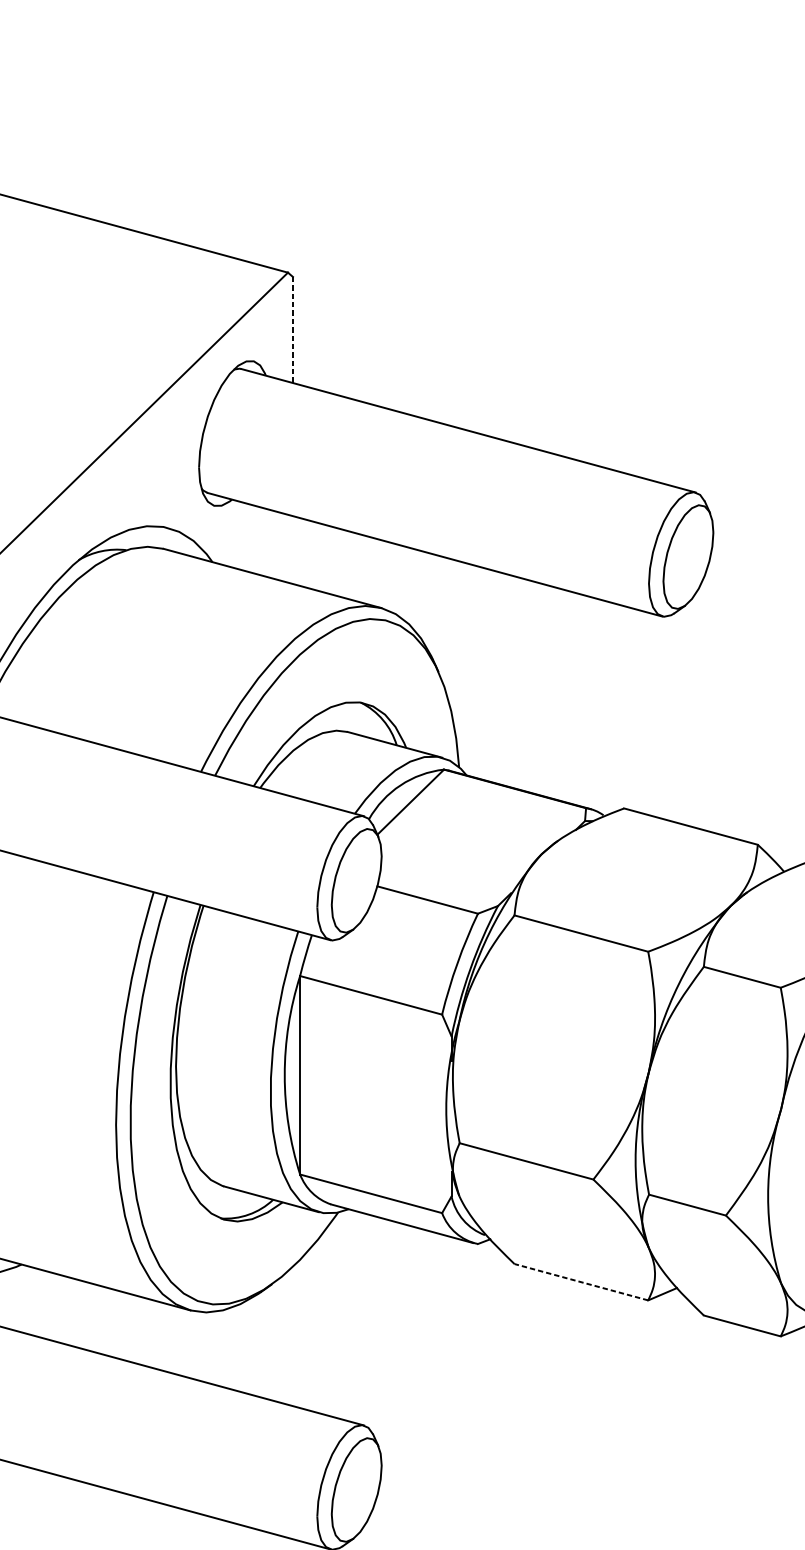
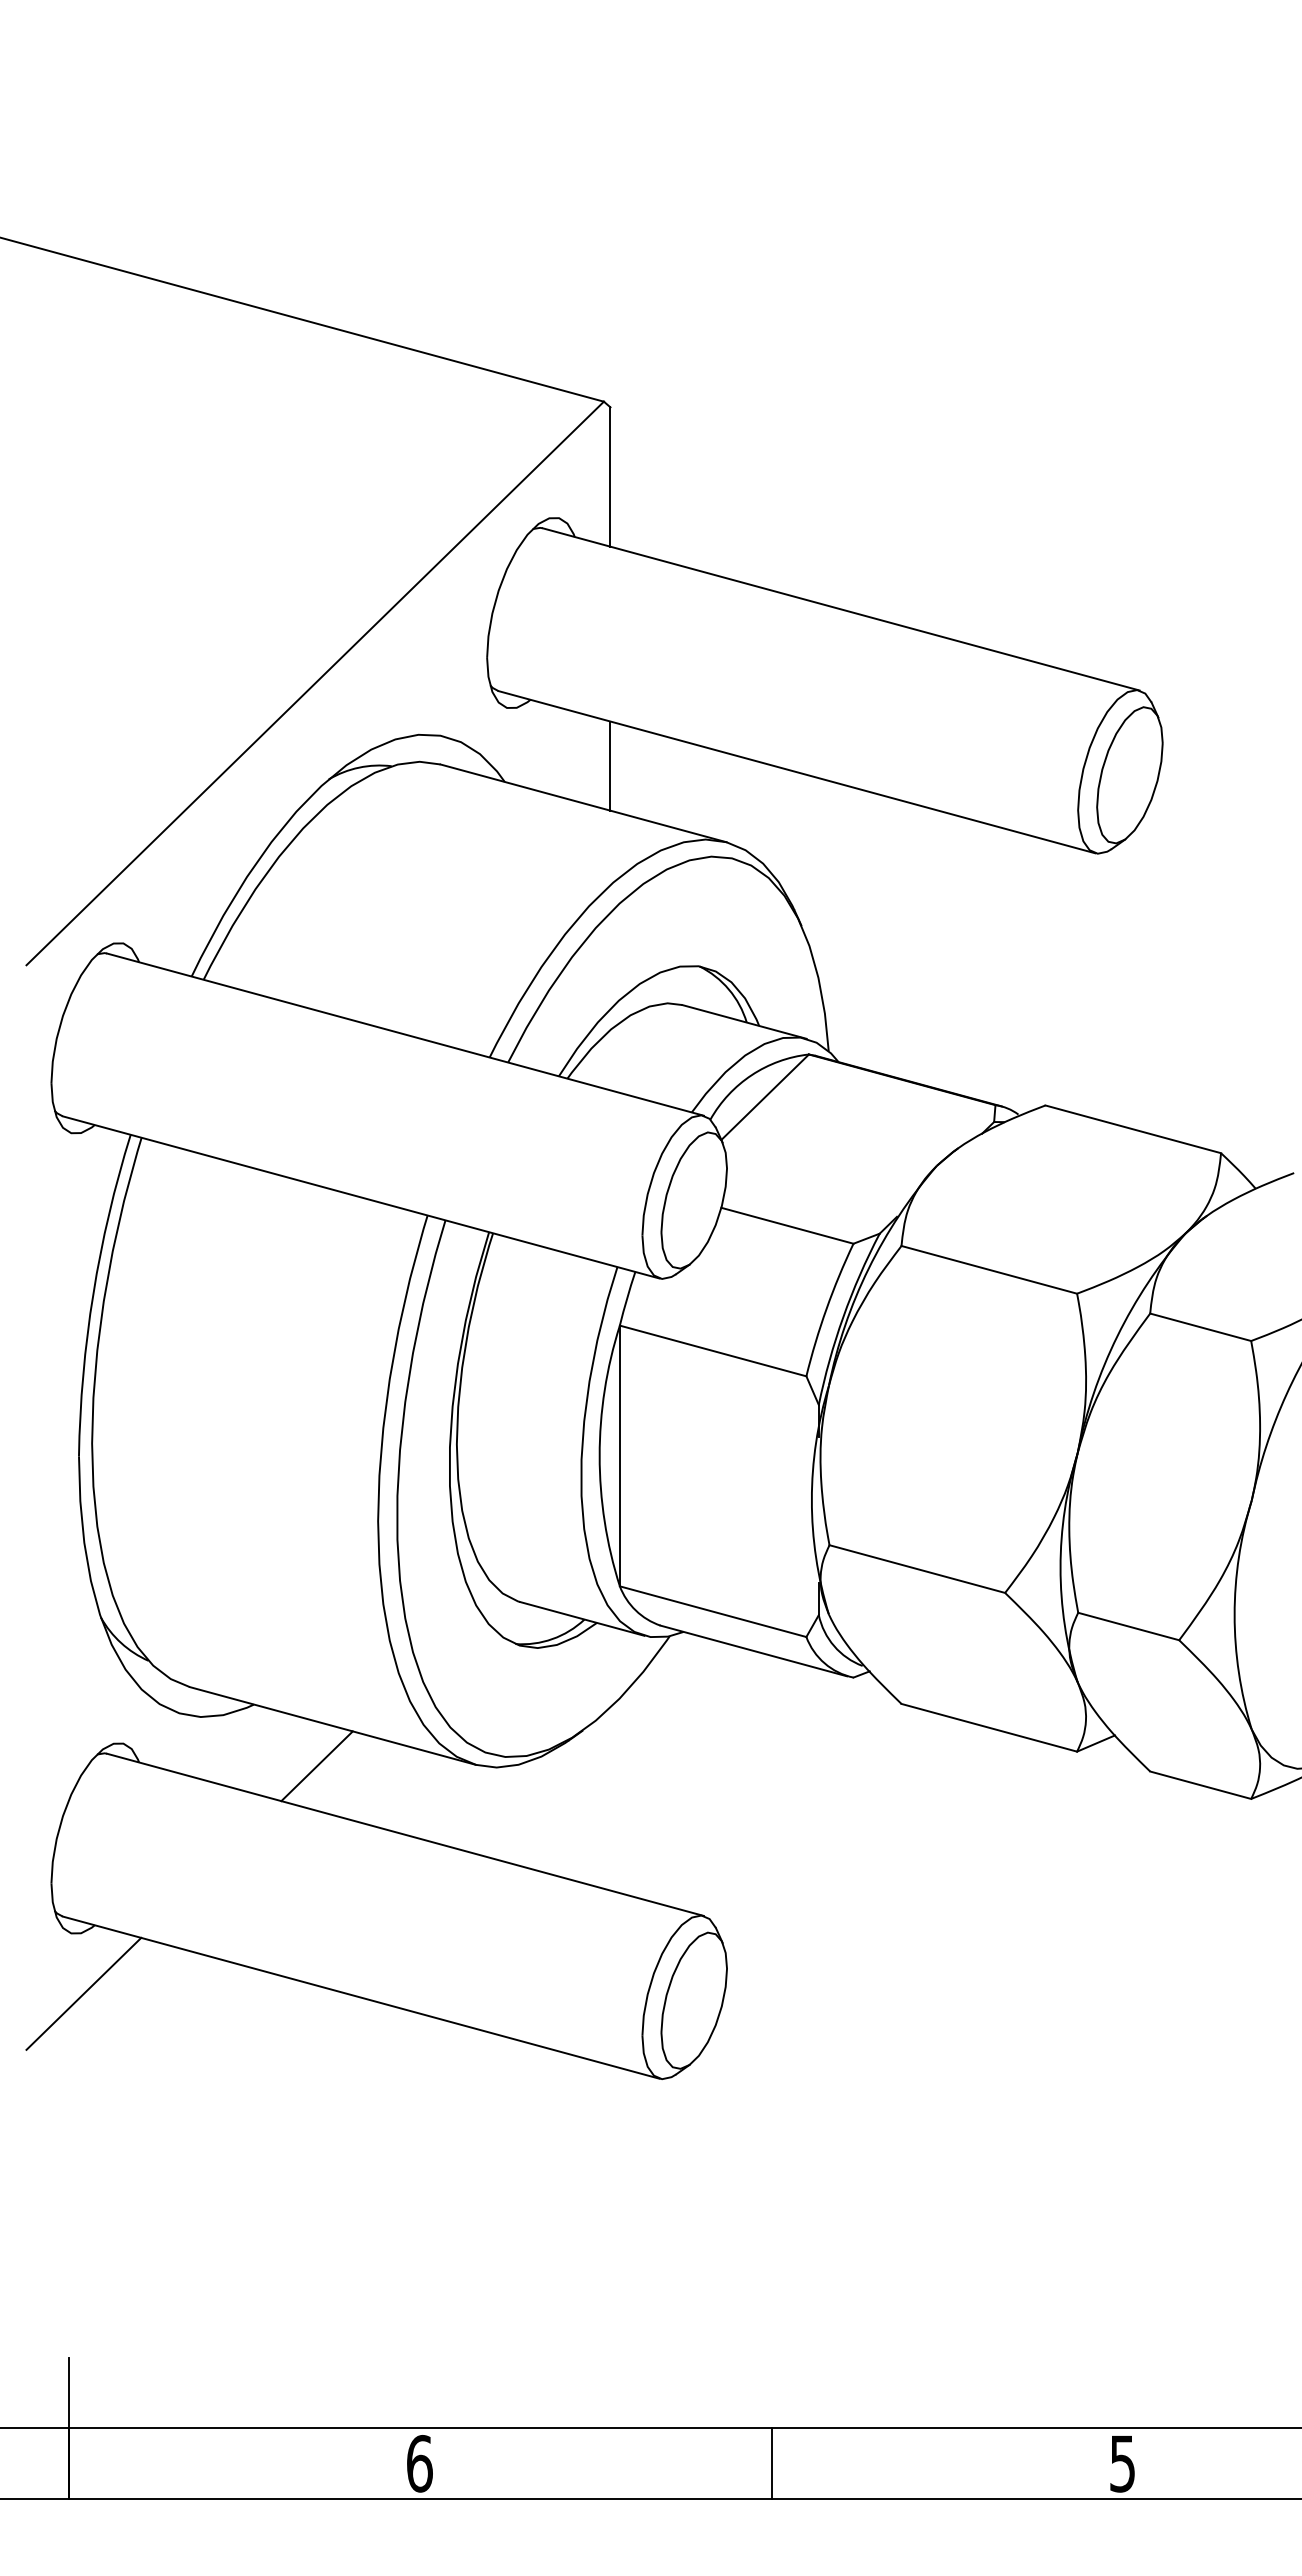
line: (292, 330) -> (610, 477), dashed -> solid
line: (292, 549) -> (610, 765), added
line: (581, 1281) -> (989, 1727), dashed -> solid
line: (69, 1311) -> (316, 1766), added

